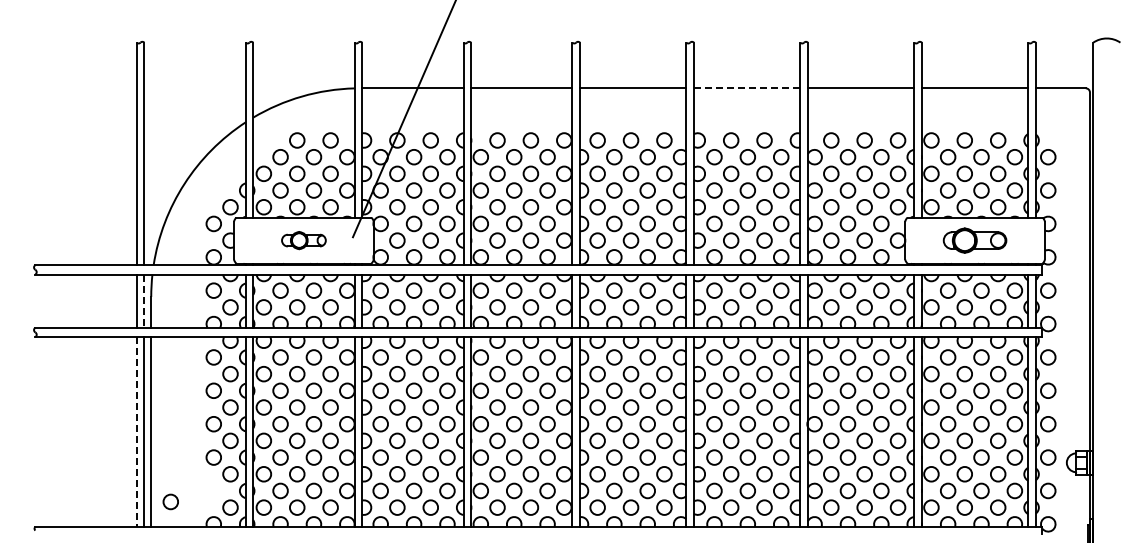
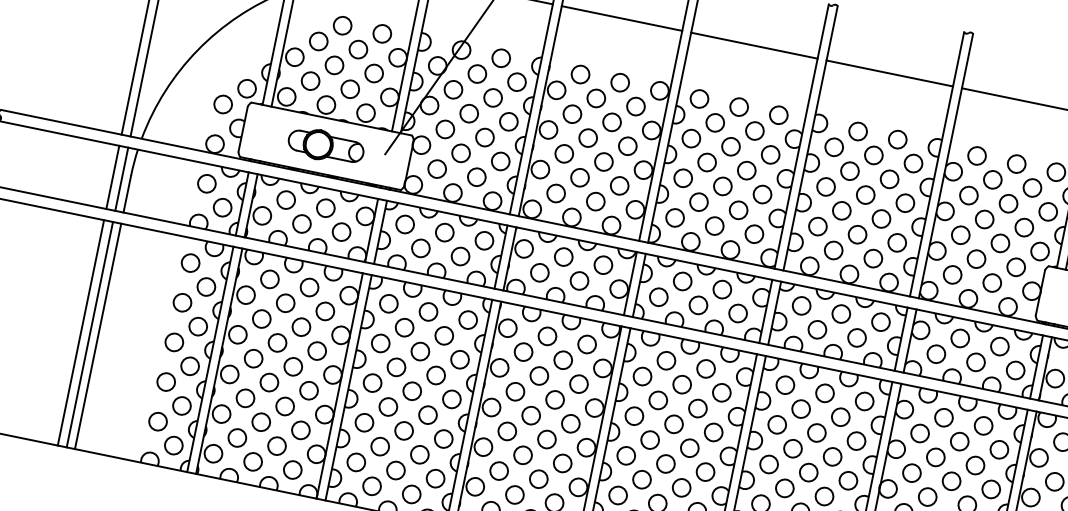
line: (746, 88) -> (888, 73), dashed -> solid
part: (303, 240) -> (325, 146), size x1.43
line: (144, 301) -> (121, 179), dashed -> solid
line: (136, 431) -> (80, 332), dashed -> solid
circle: (170, 501) -> (157, 421), moved

